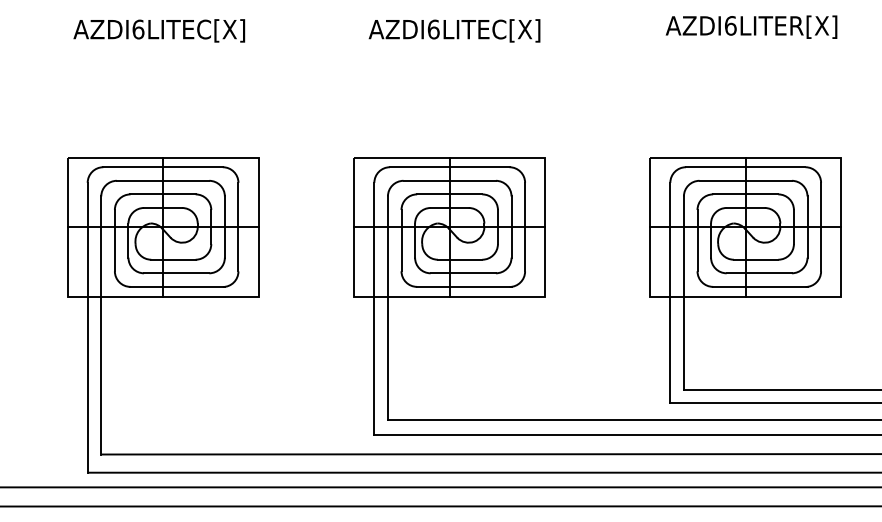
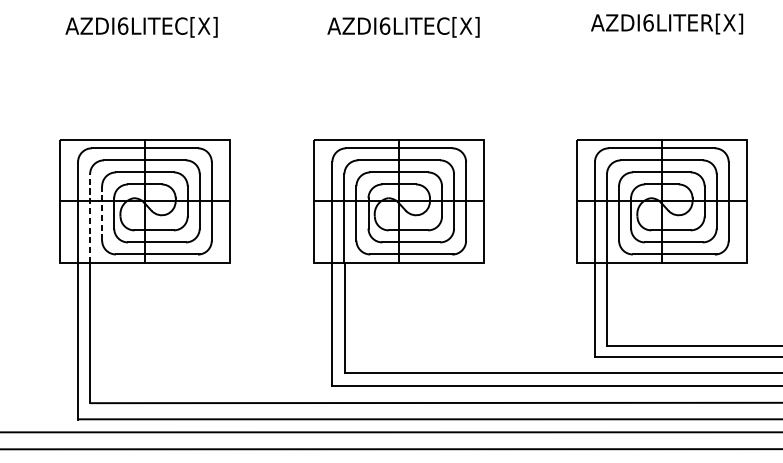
line: (114, 240) -> (101, 213), solid -> dashed
line: (101, 245) -> (90, 217), solid -> dashed

